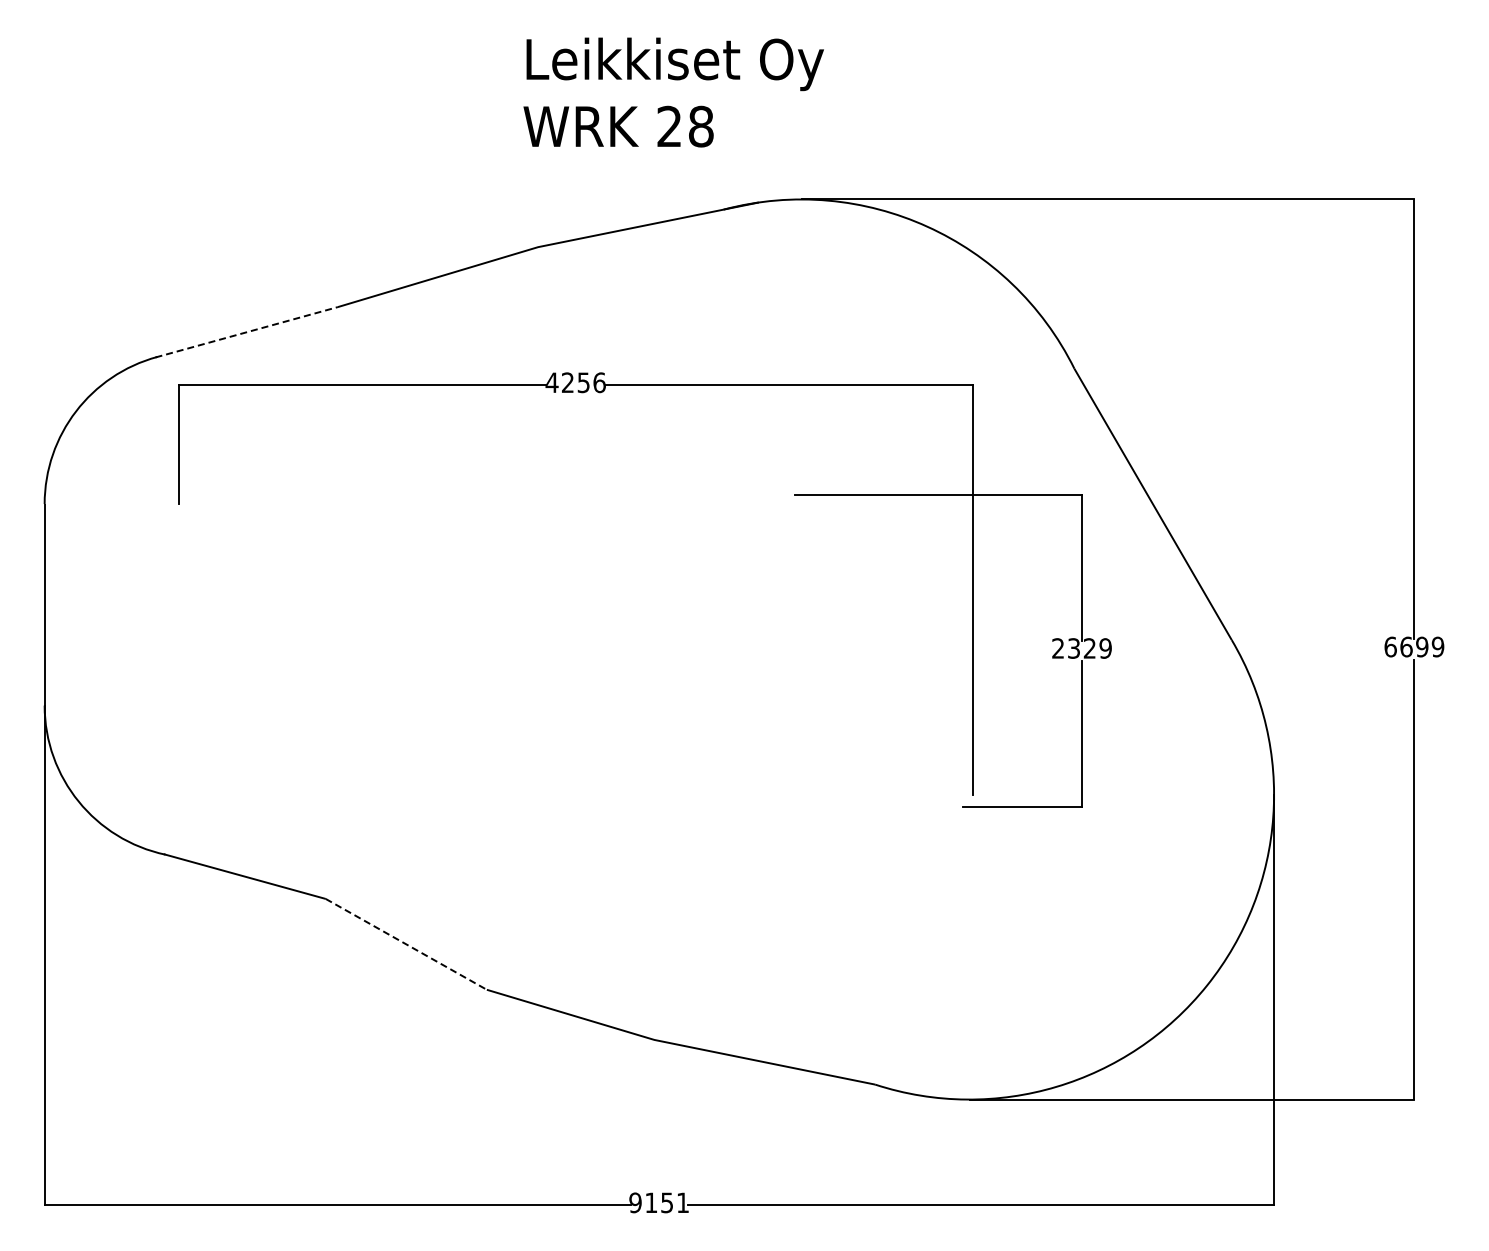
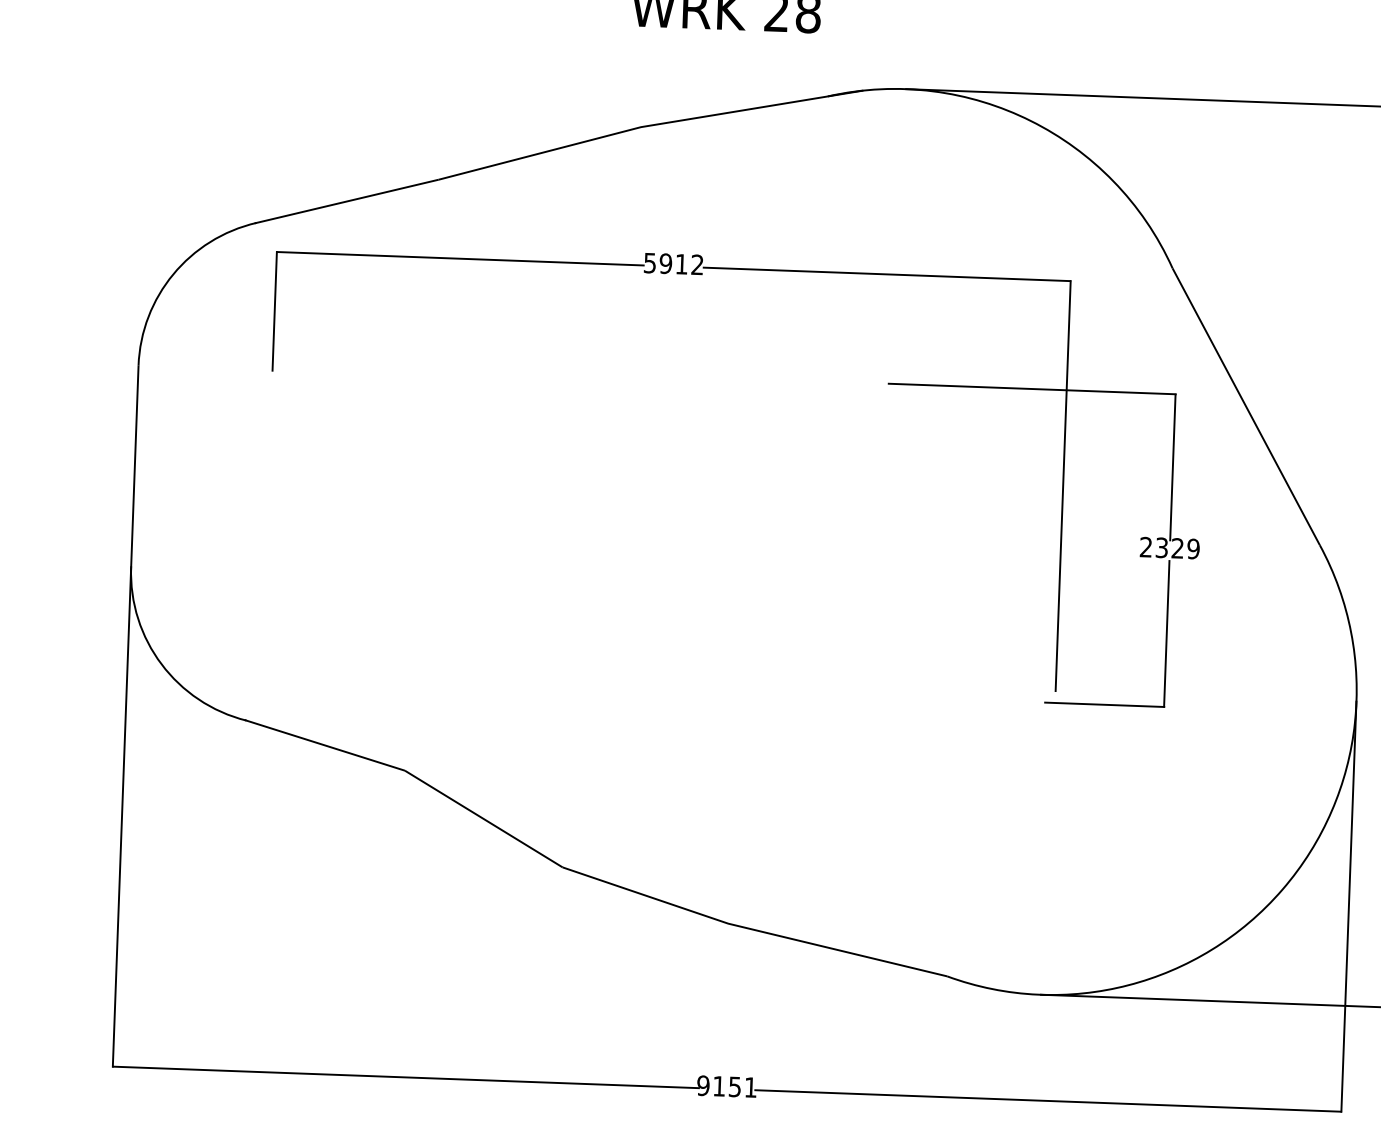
line: (246, 332) -> (346, 201), dashed -> solid
text: (575, 382) -> (673, 263), 4256 -> 5912
line: (406, 944) -> (484, 819), dashed -> solid

